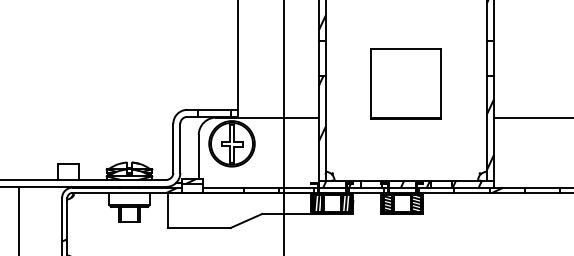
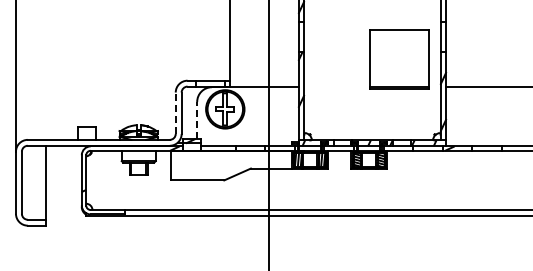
part: (406, 84) -> (399, 59), moved
line: (173, 148) -> (175, 113), solid -> dashed
line: (199, 156) -> (197, 120), solid -> dashed

